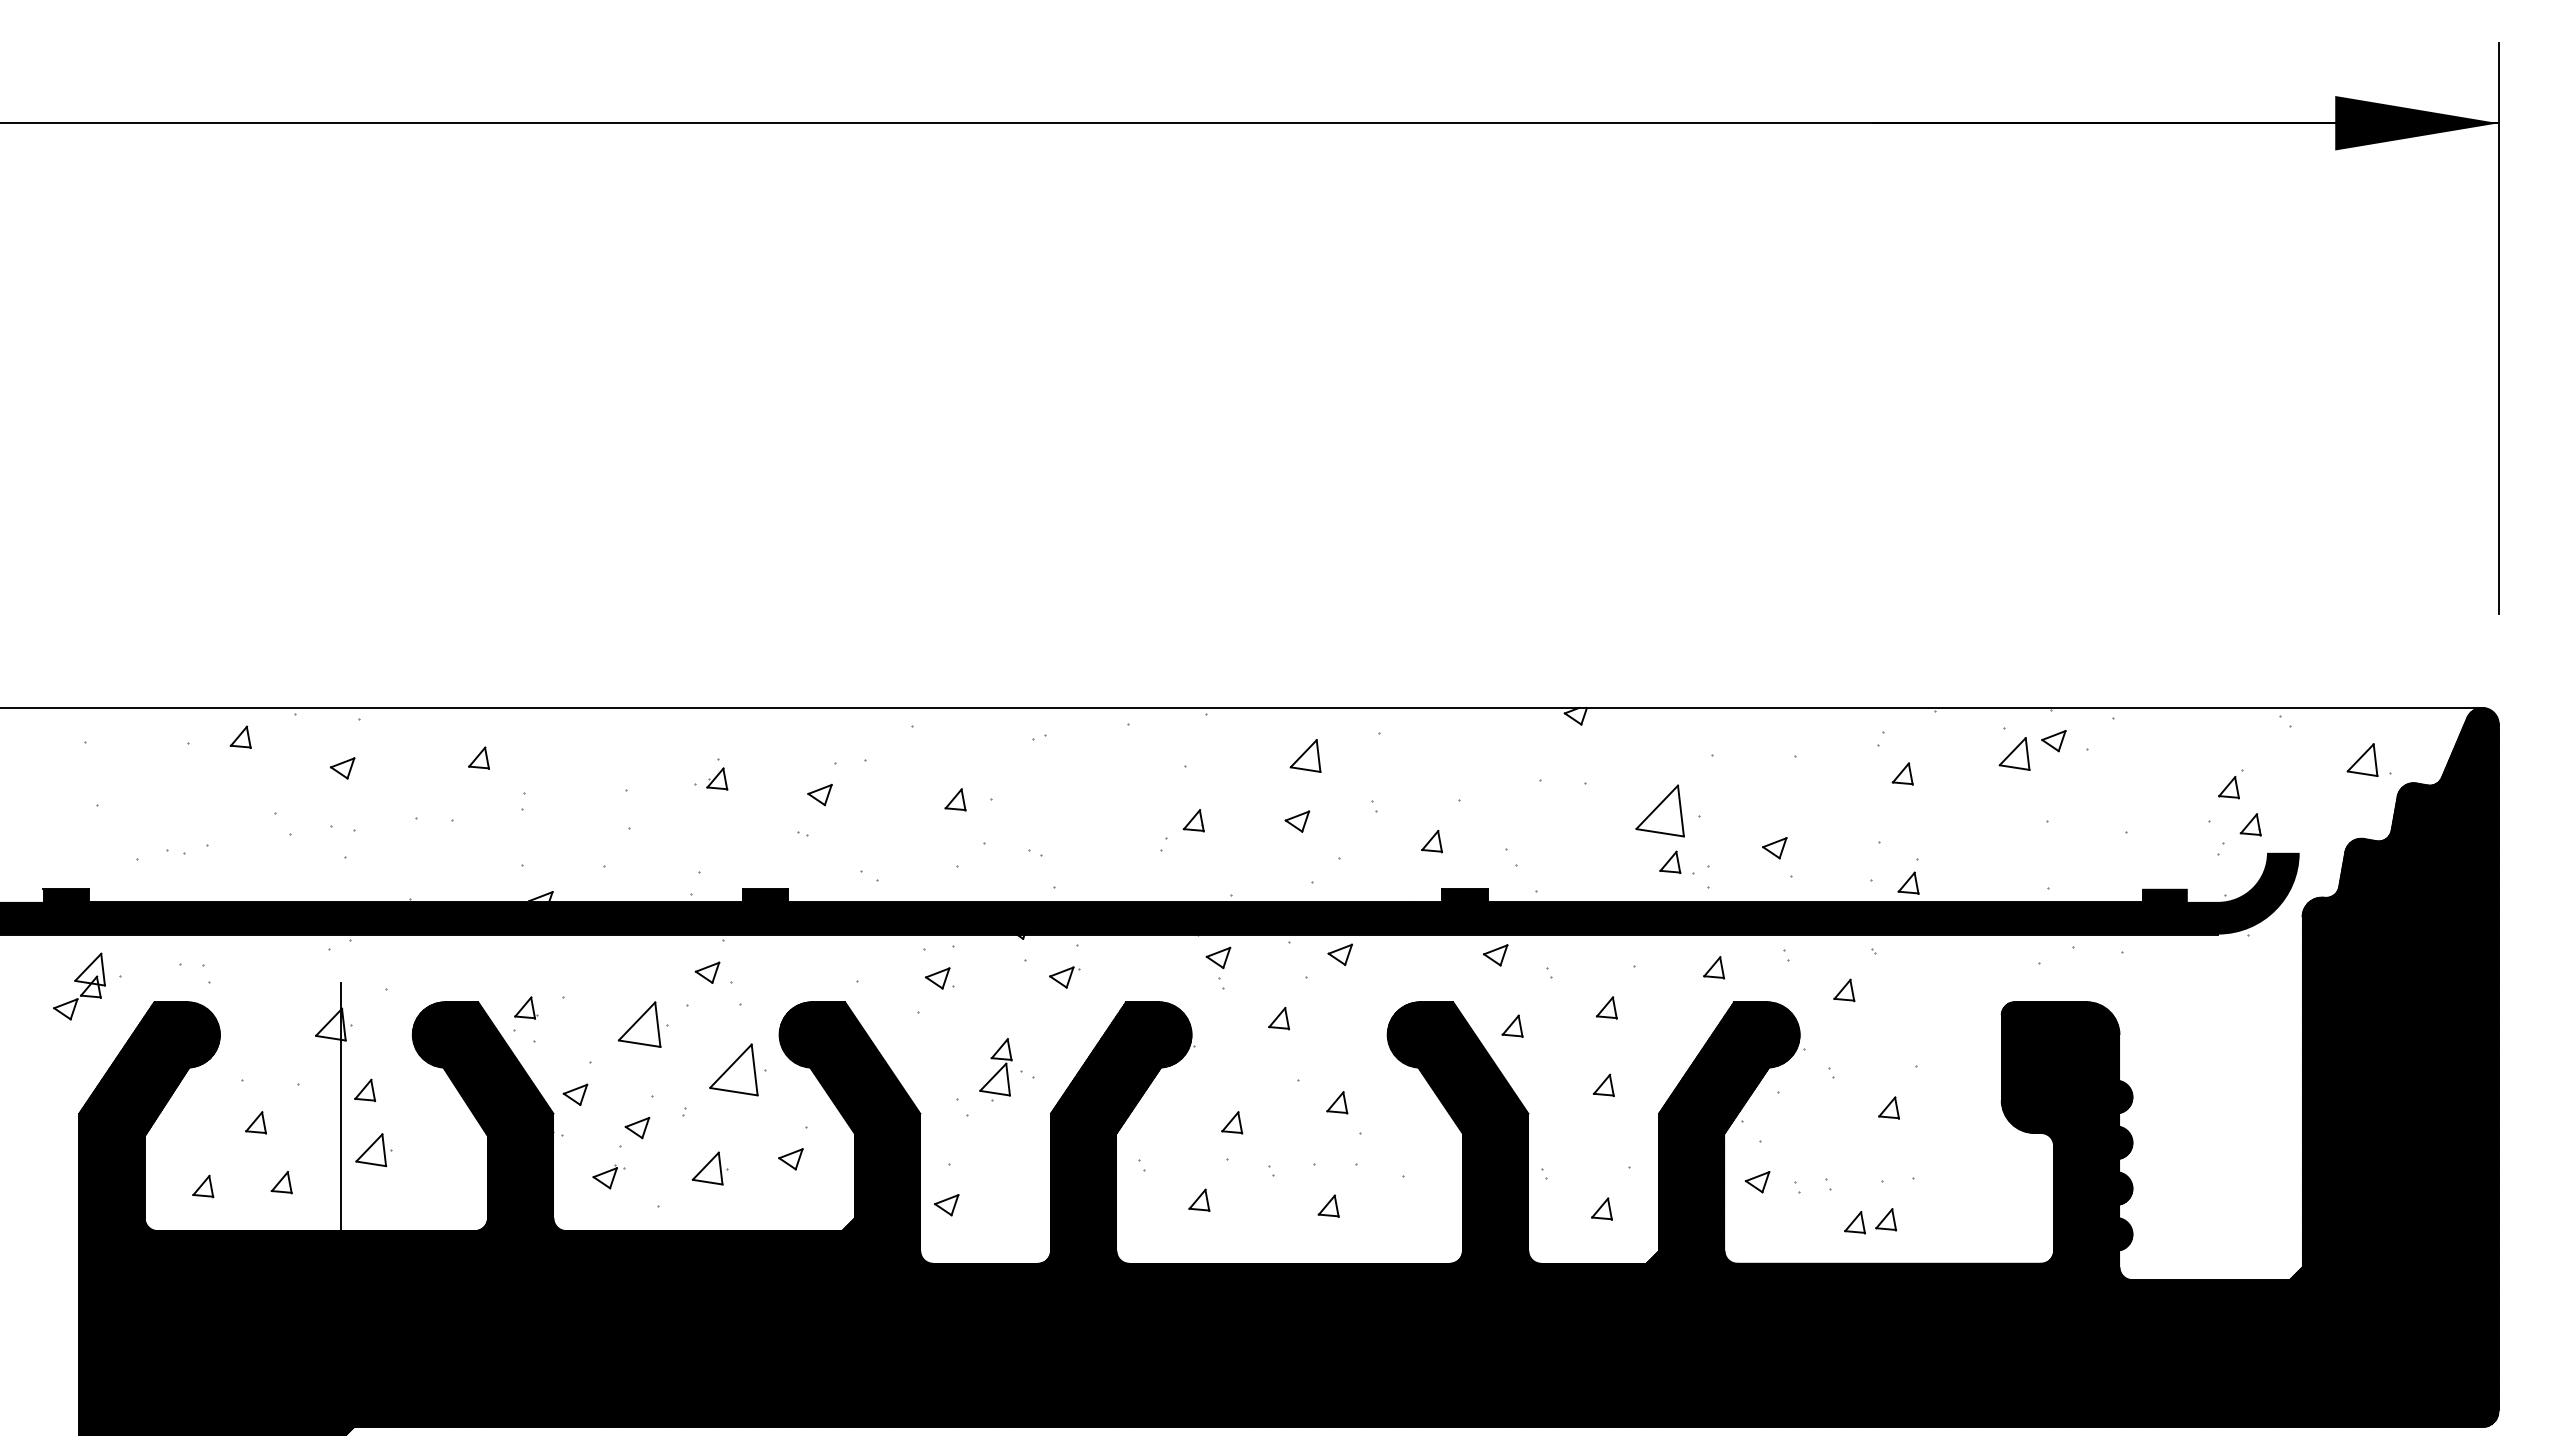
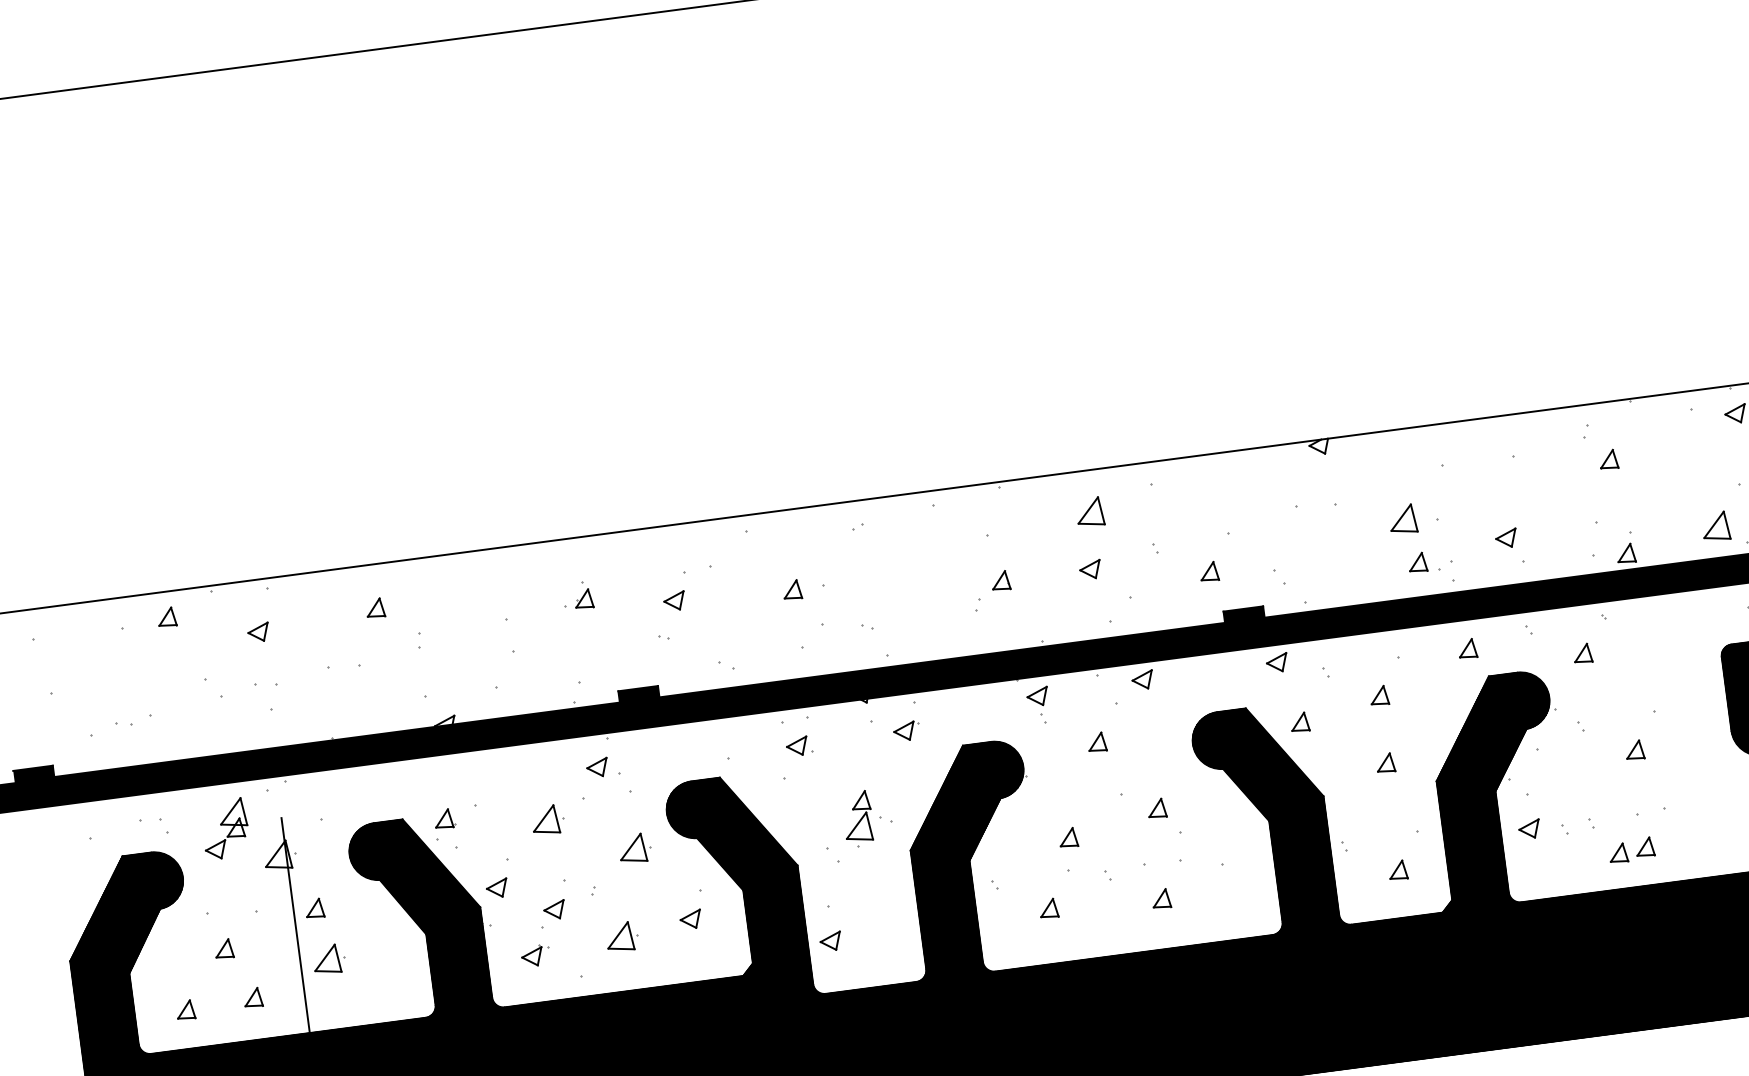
part: (2014, 753) -> (1715, 526), moved
part: (1659, 810) -> (1402, 519), size x0.62
part: (79, 986) -> (225, 828), moved
part: (642, 1024) -> (547, 820), size x0.71
part: (737, 1069) -> (634, 848), size x0.62

